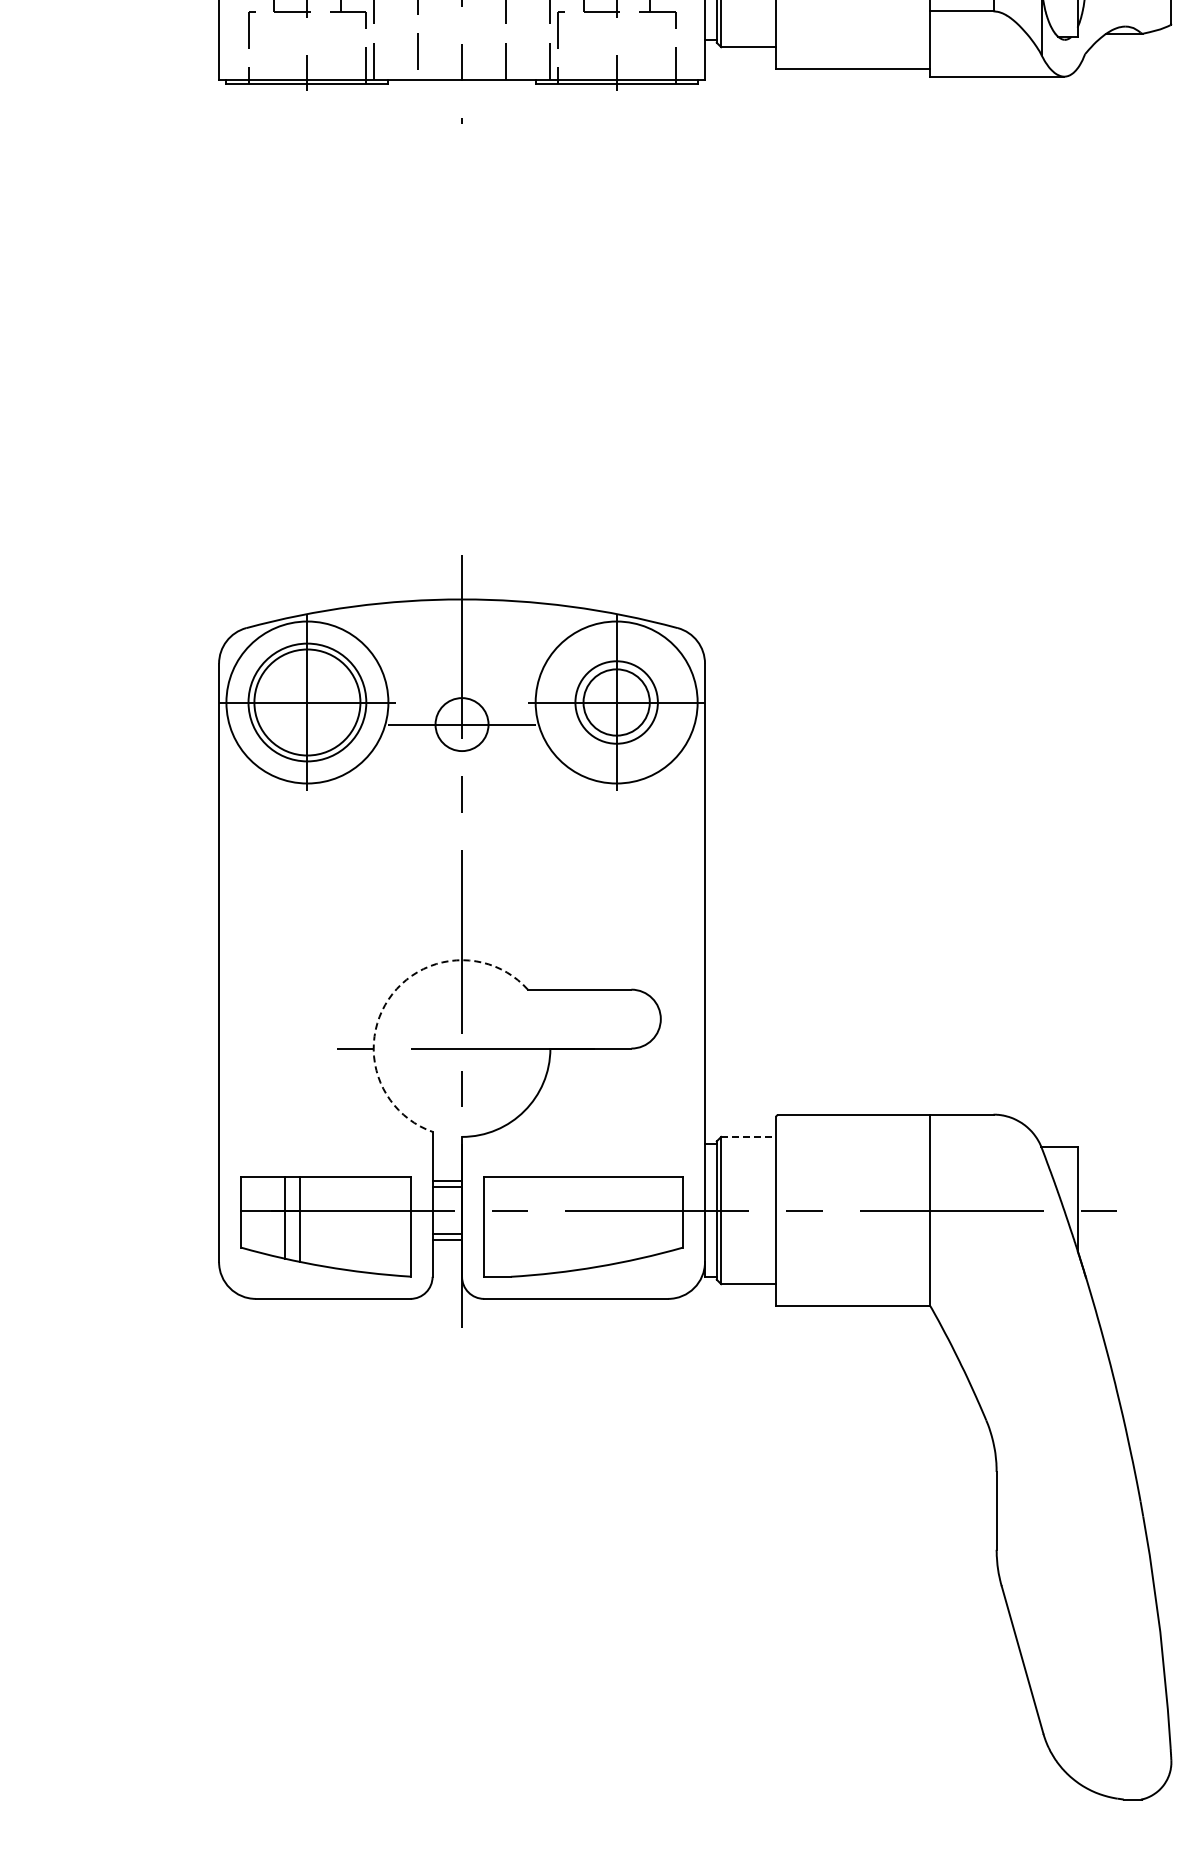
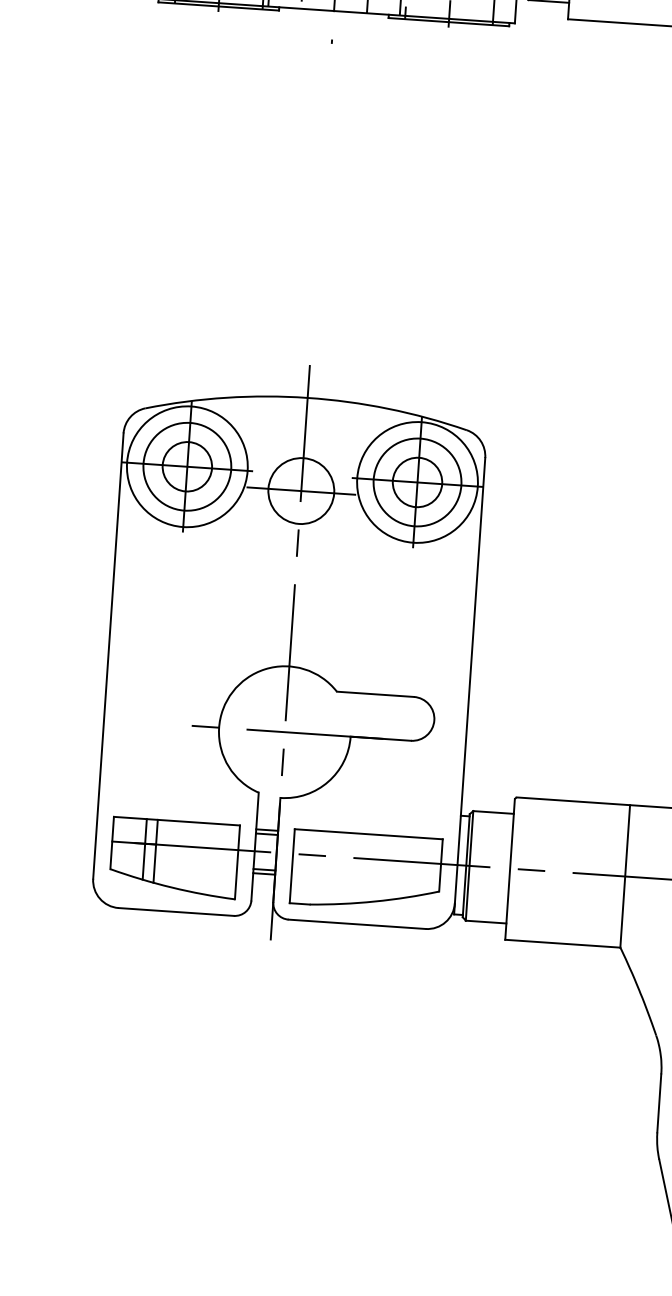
circle: (307, 702) -> (187, 466), size x0.62
circle: (616, 702) -> (417, 482), size x1.43
circle: (461, 724) -> (300, 490), size x1.67
arc: (388, 999) -> (232, 691), dashed -> solid
line: (748, 1136) -> (493, 812), dashed -> solid

